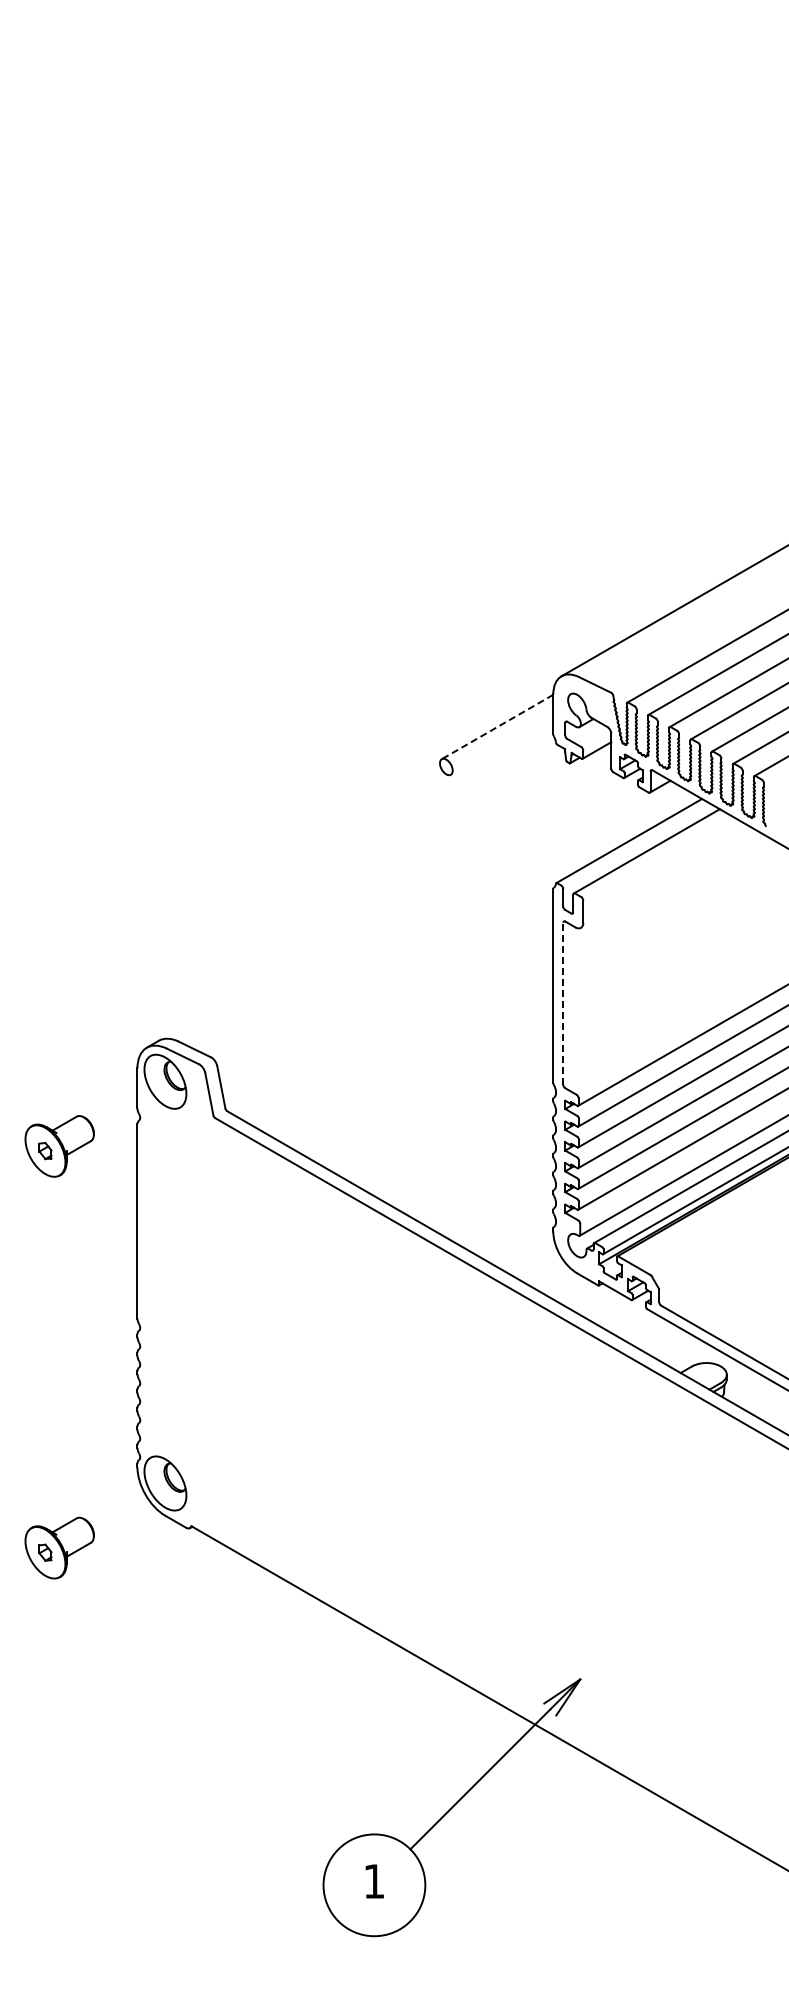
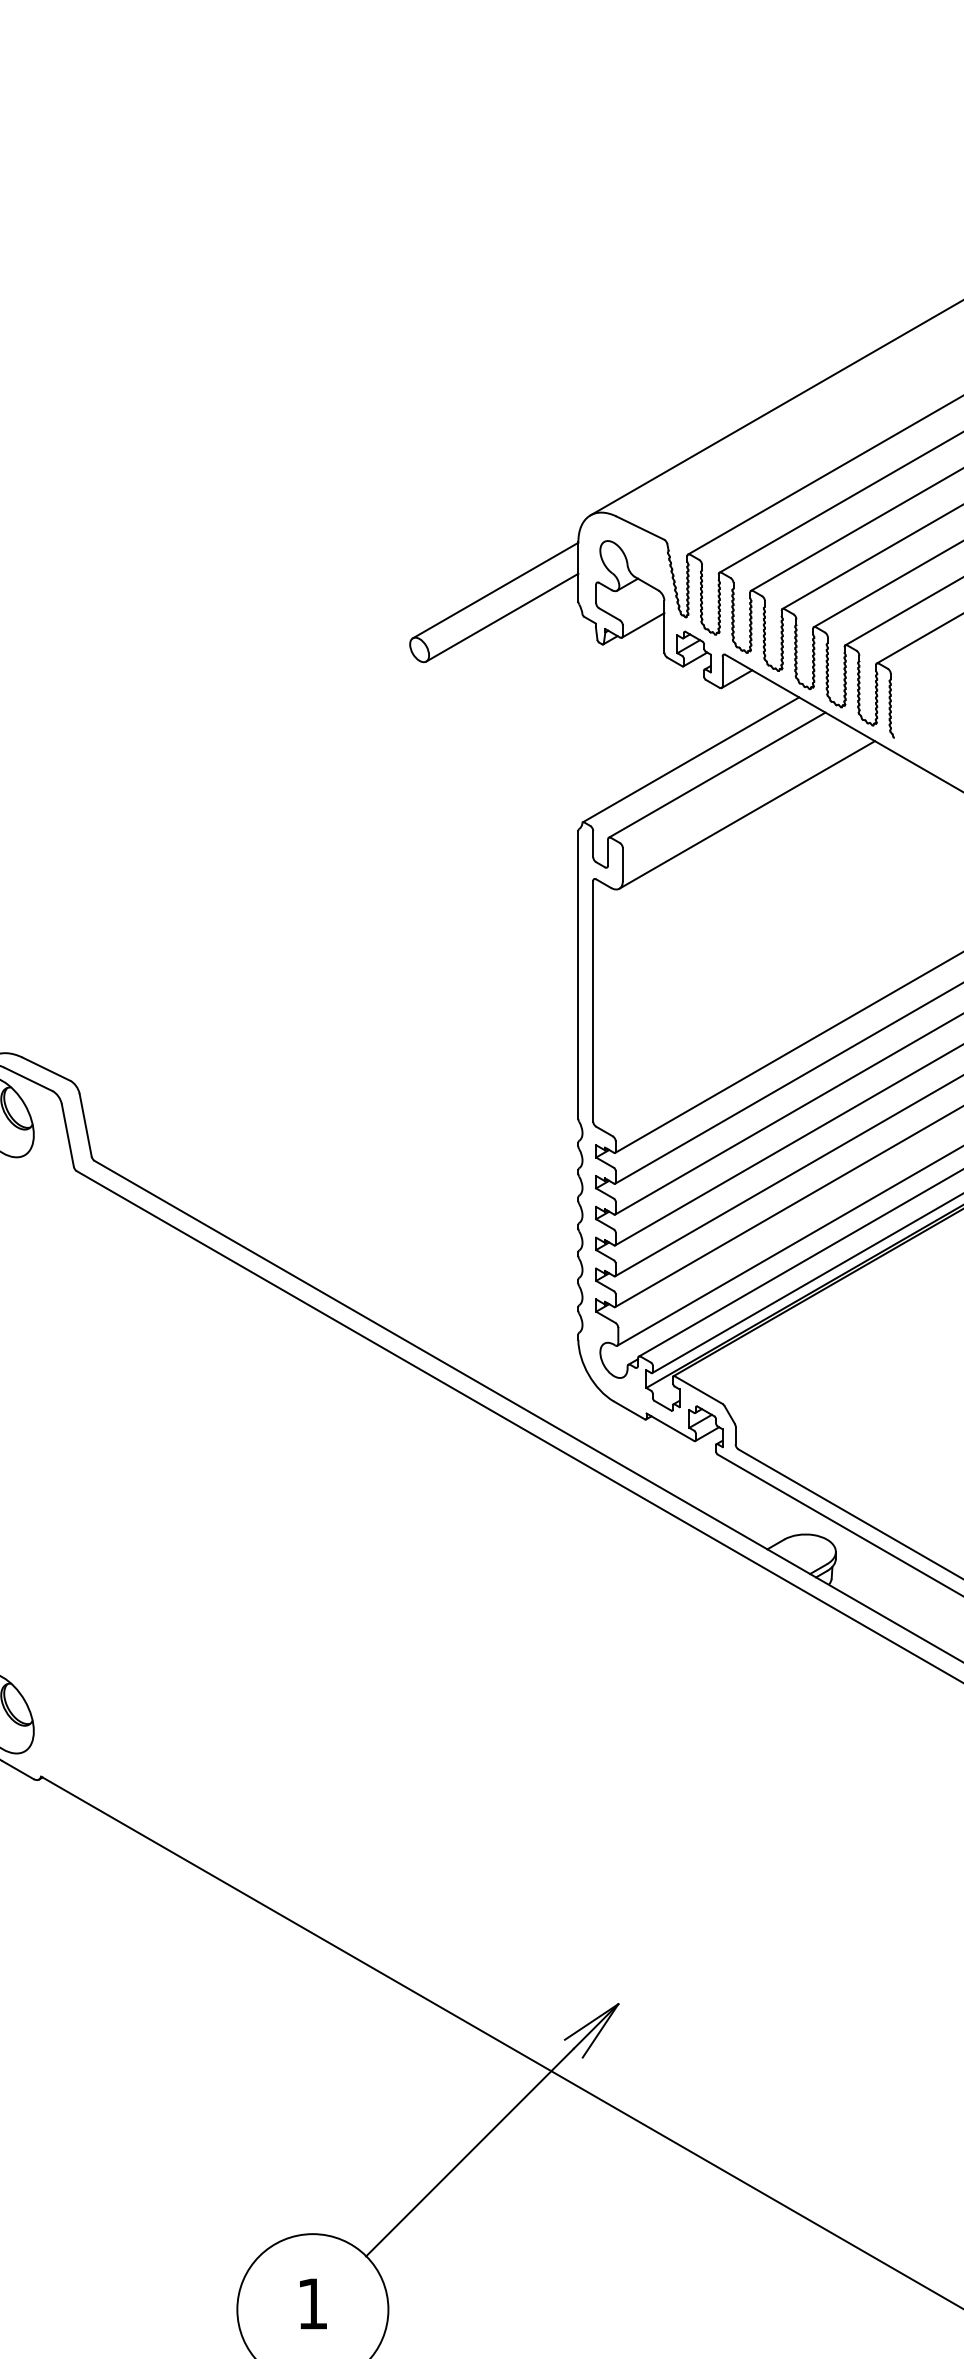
line: (497, 727) -> (495, 591), dashed -> solid
line: (501, 744) -> (501, 616), added
line: (666, 877) -> (746, 813), added
line: (563, 1003) -> (593, 1000), dashed -> solid

